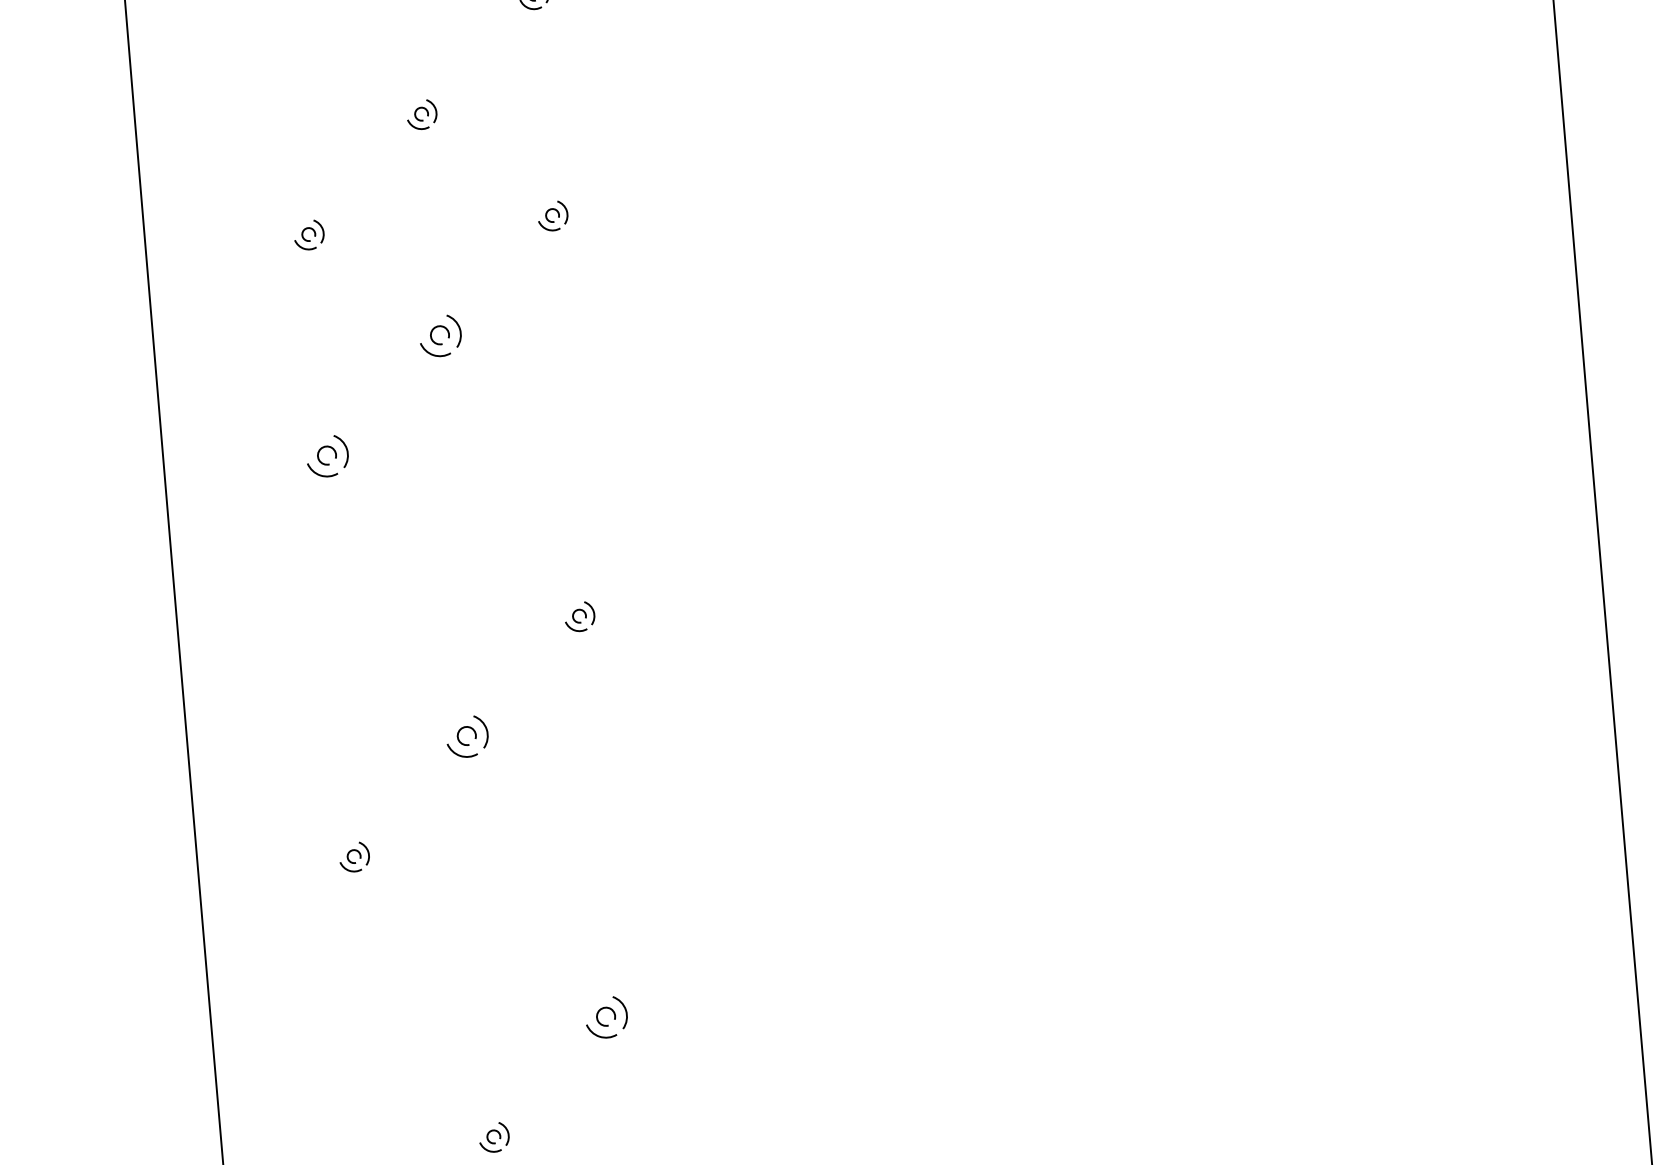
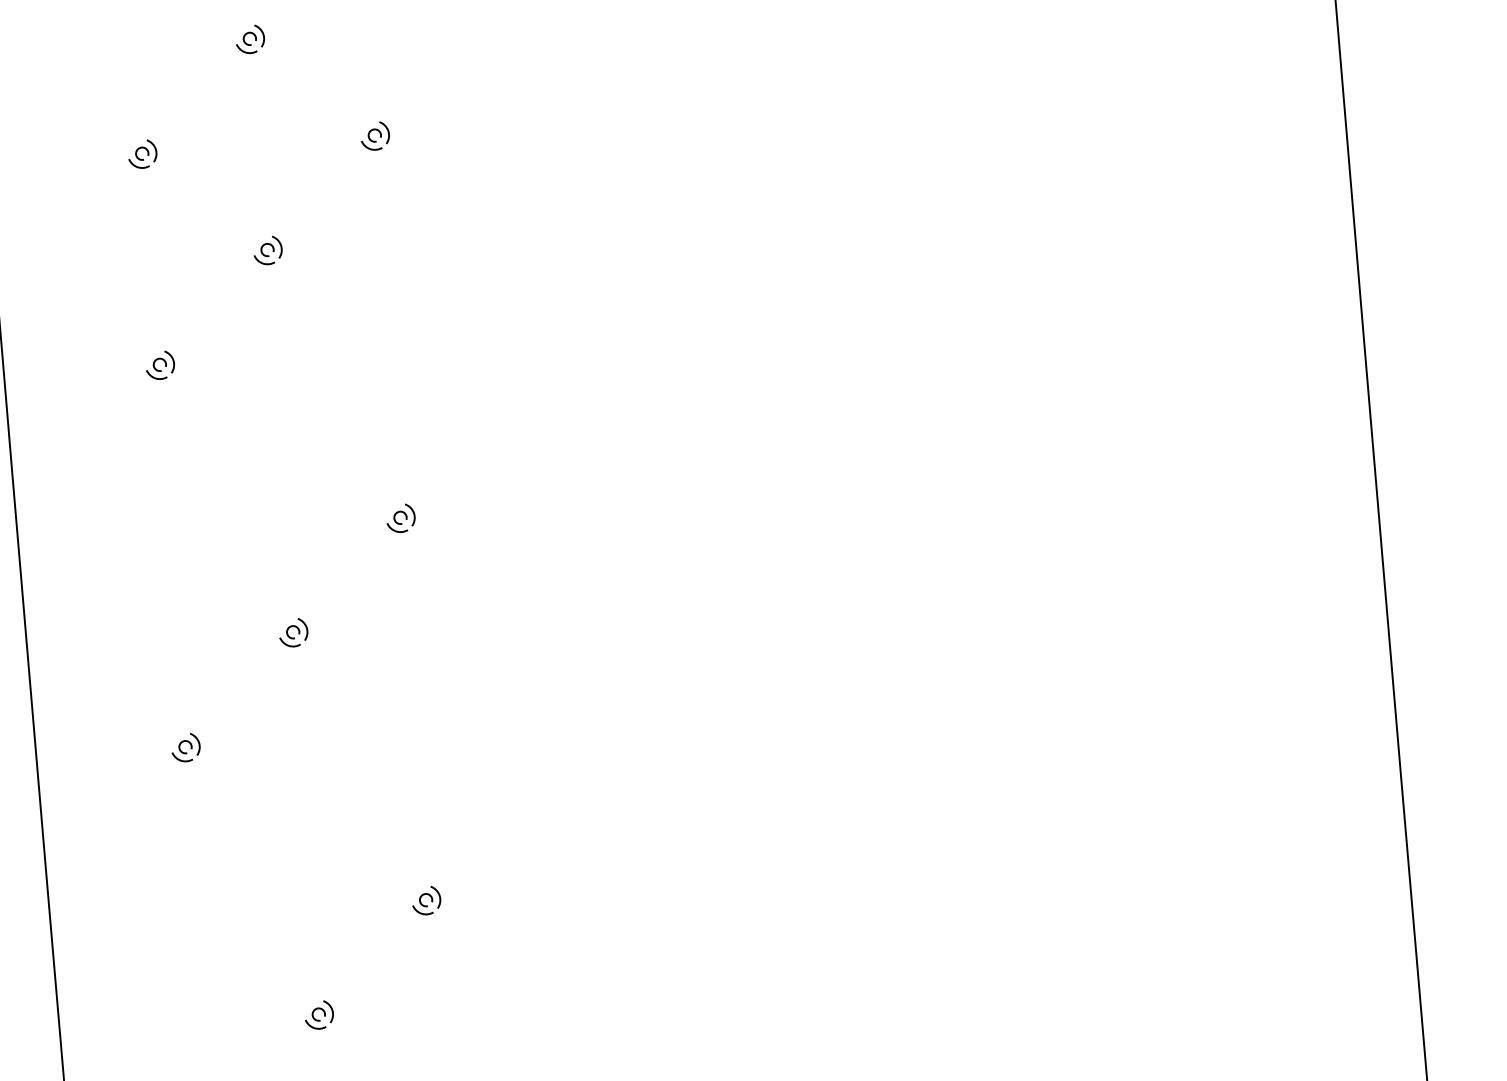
part: (440, 335) -> (267, 250), size x0.71
part: (327, 456) -> (160, 365), size x0.71
part: (467, 736) -> (293, 632), size x0.71
part: (606, 1017) -> (426, 900), size x0.71

